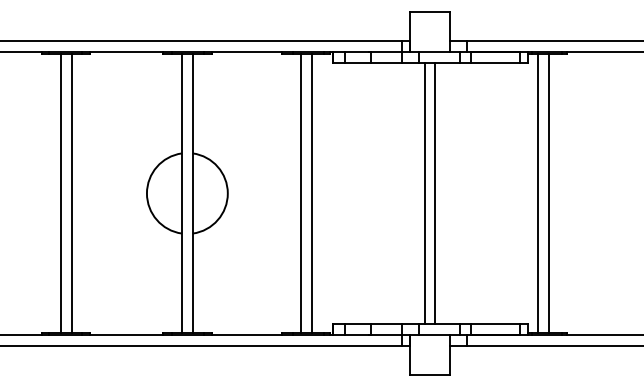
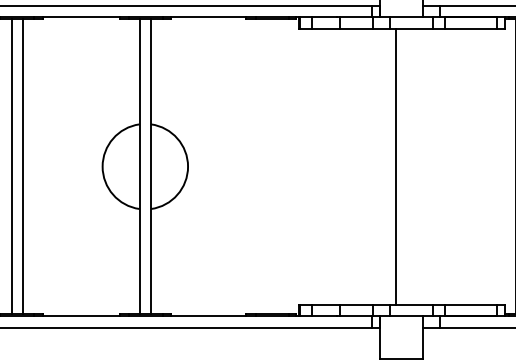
line: (300, 193) -> (264, 166), removed
line: (311, 193) -> (276, 166), removed
line: (435, 193) -> (407, 166), removed

